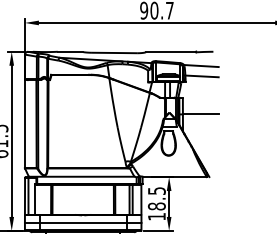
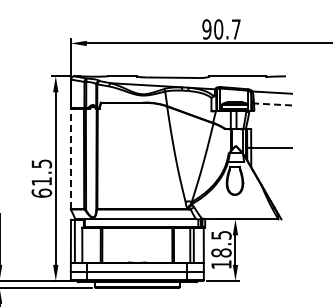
line: (201, 76) -> (272, 104), solid -> dashed
line: (24, 123) -> (70, 158), solid -> dashed

